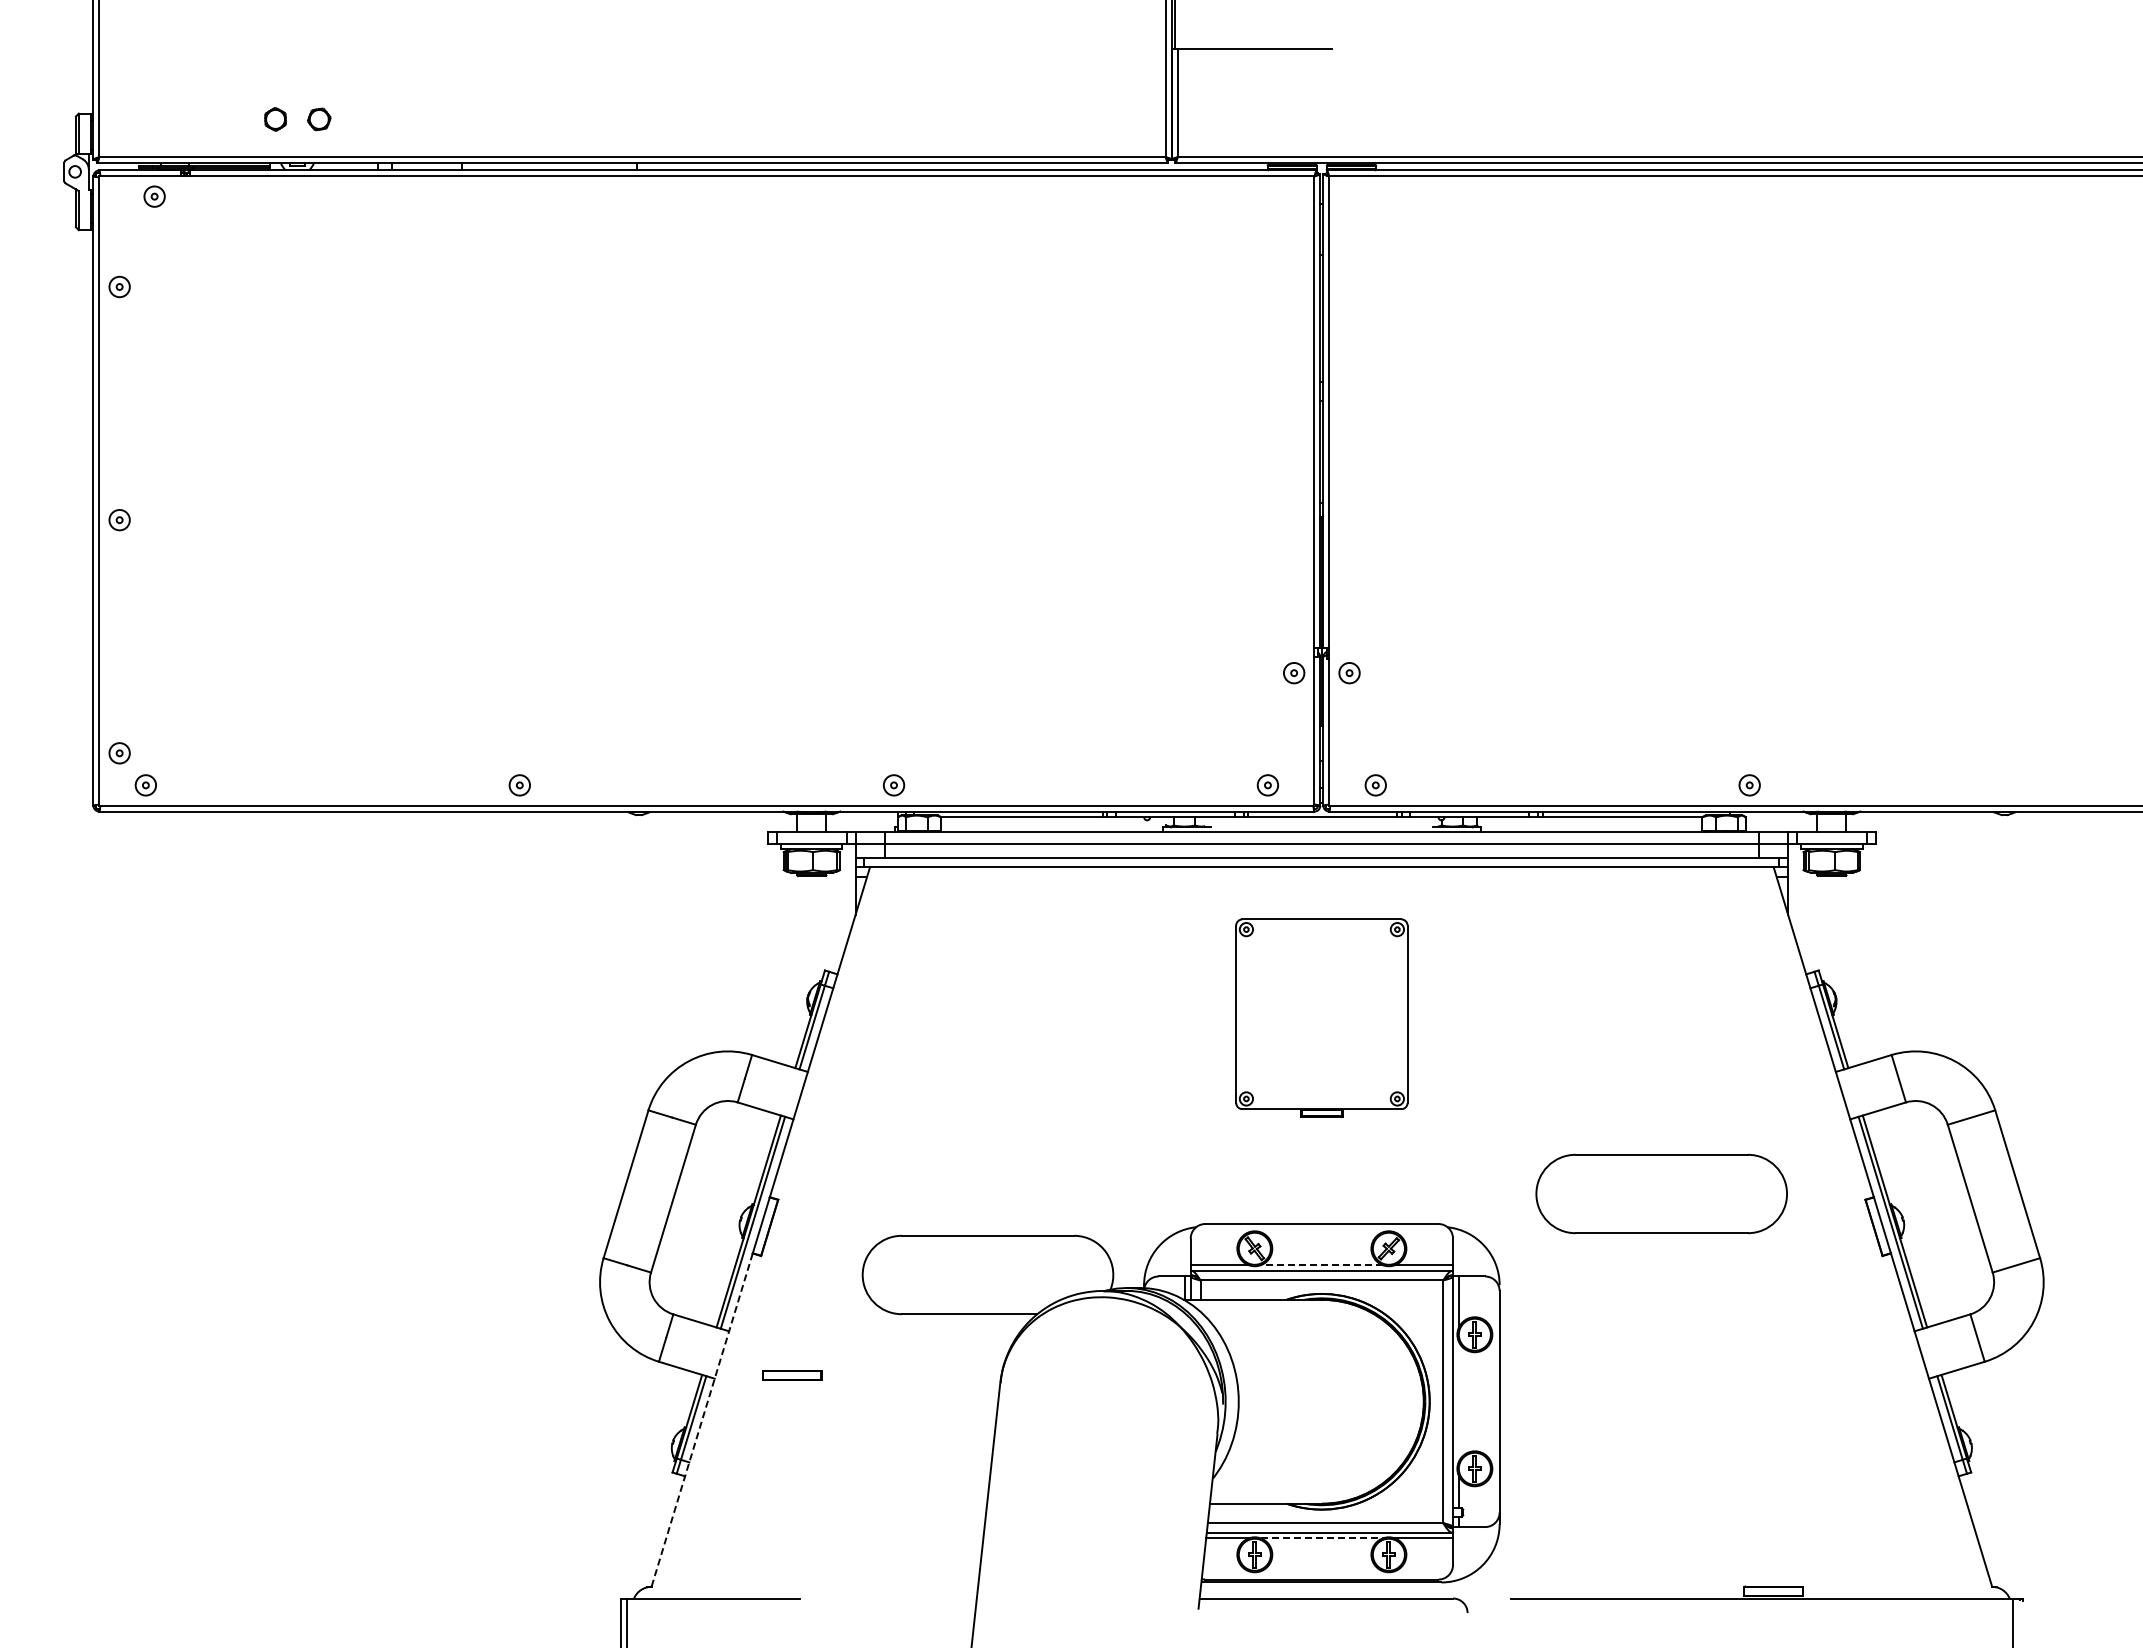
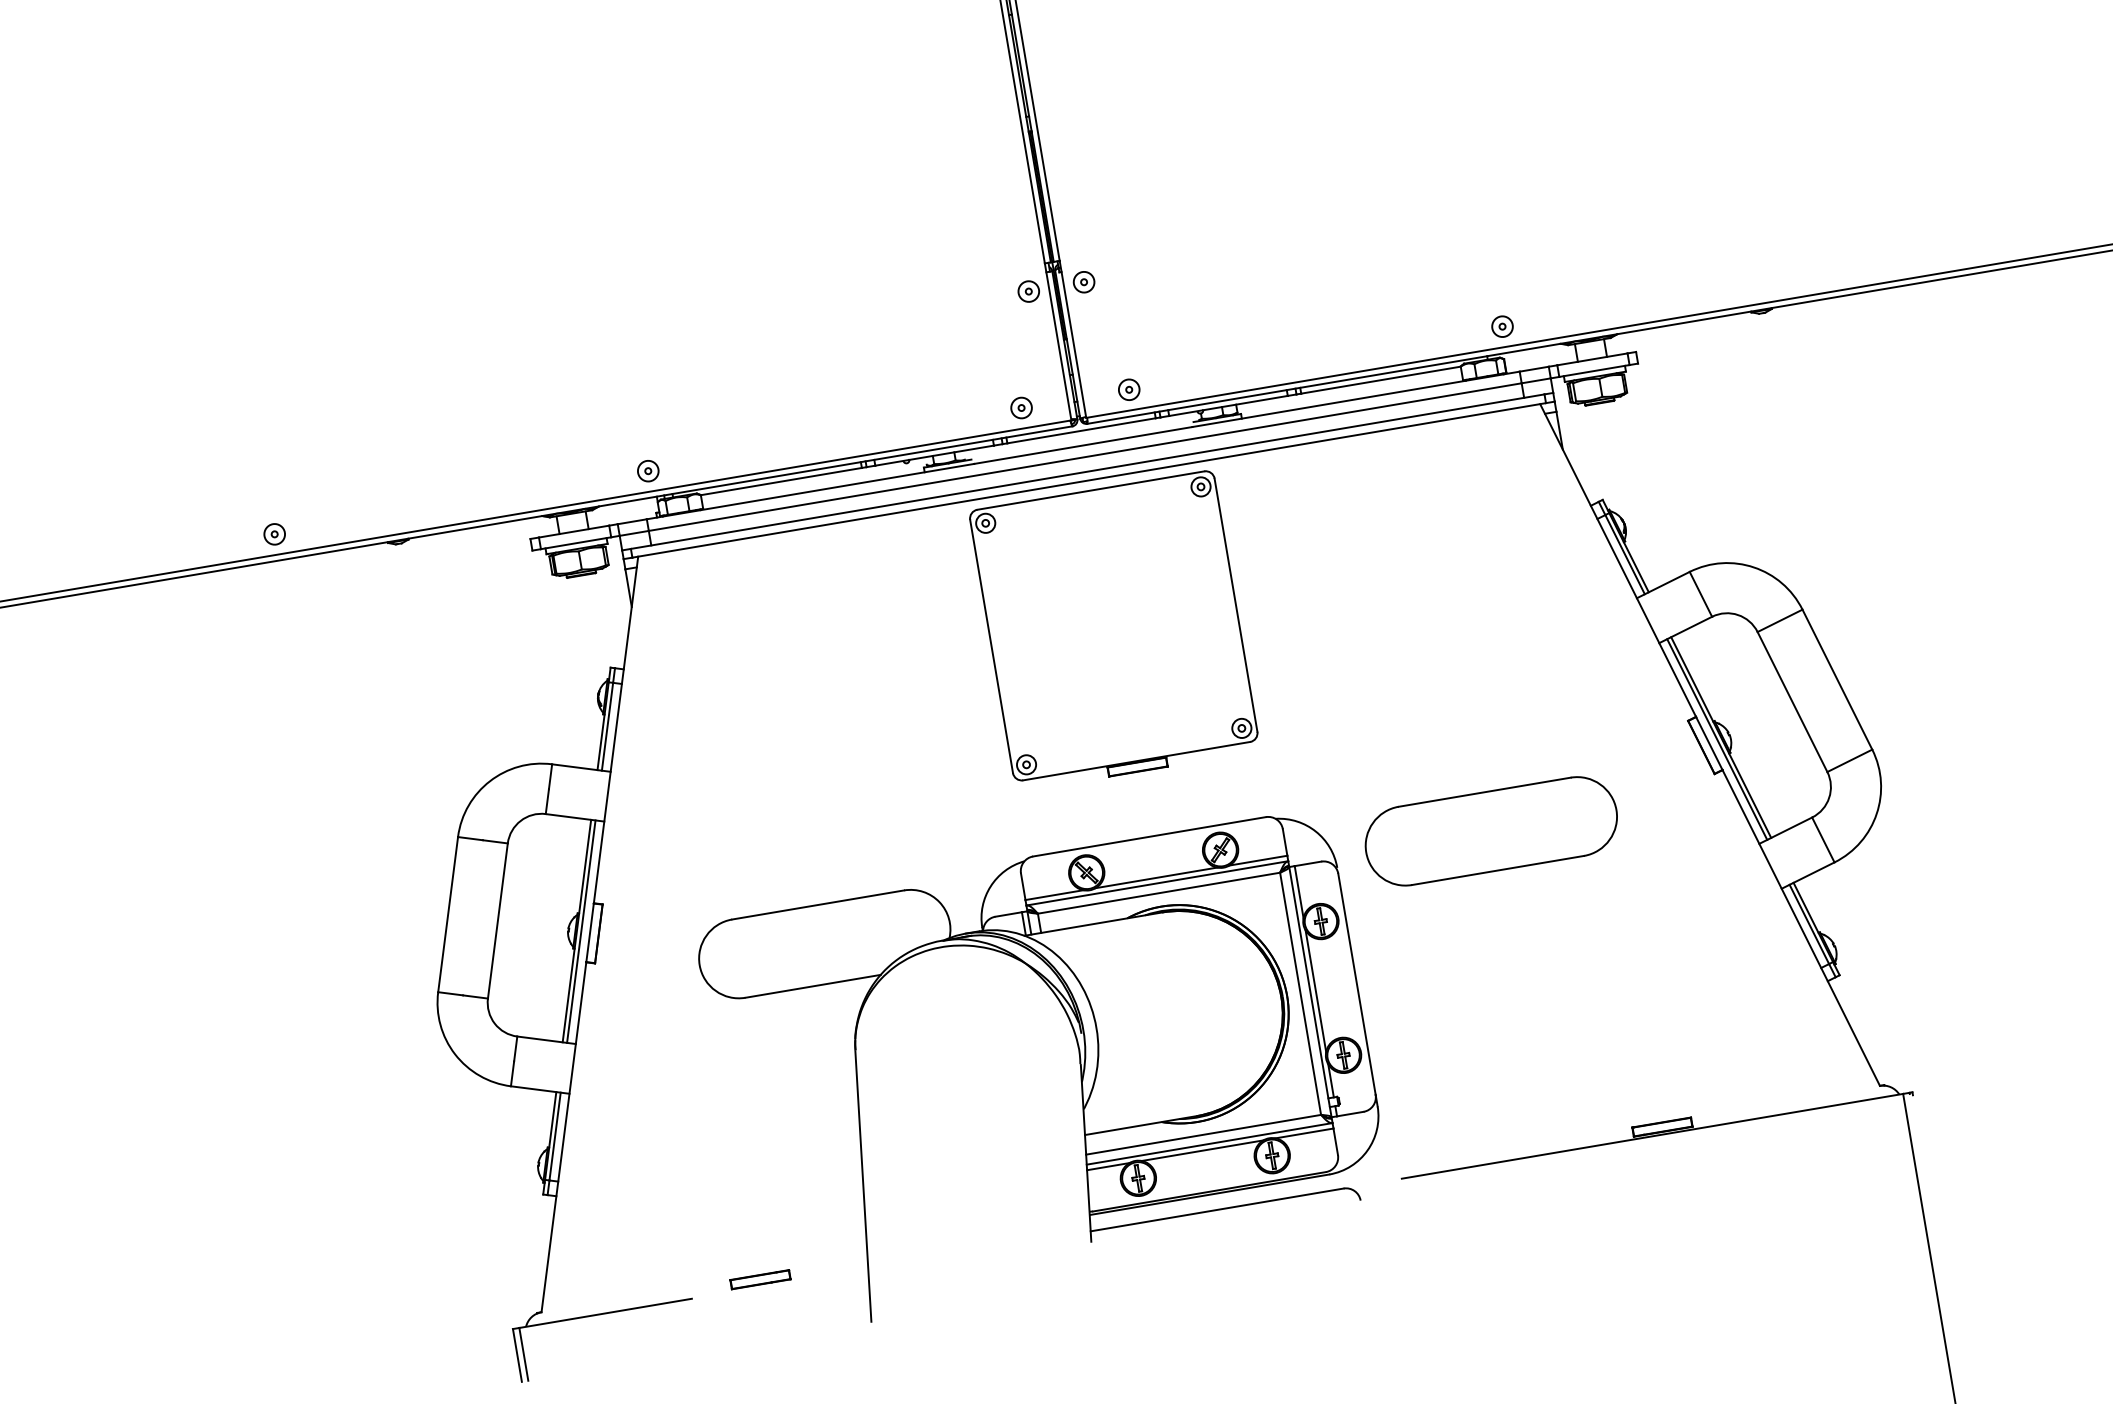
part: (1321, 1017) -> (1114, 630), size x1.43
part: (1661, 1193) -> (1491, 830), moved
line: (1321, 1265) -> (1156, 878), dashed -> solid
part: (792, 1375) -> (760, 1279), moved
line: (1458, 1401) -> (1315, 990), added
line: (702, 1420) -> (564, 1137), dashed -> solid
line: (1321, 1538) -> (1202, 1150), dashed -> solid

